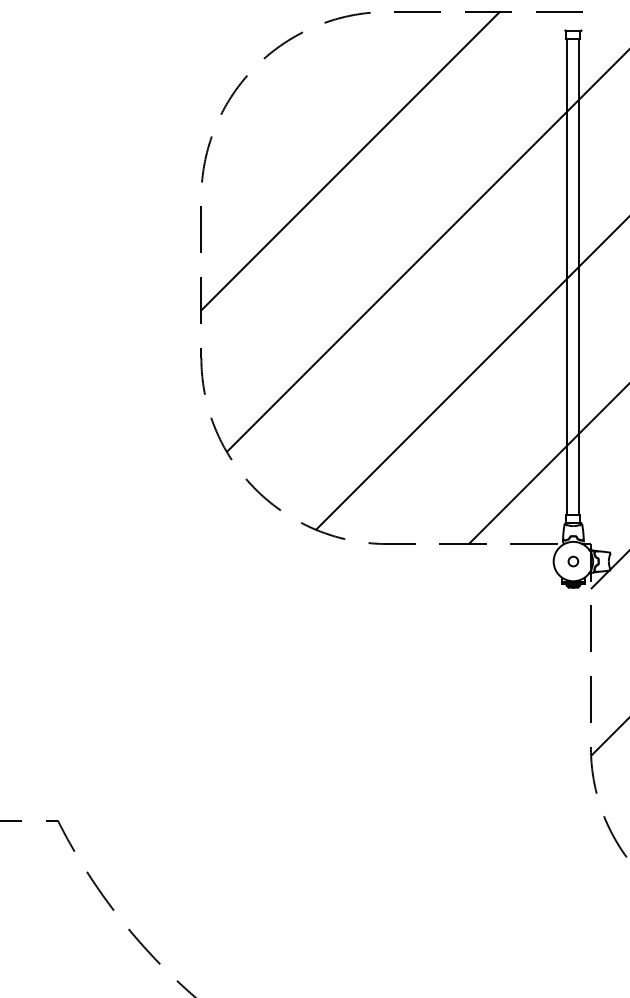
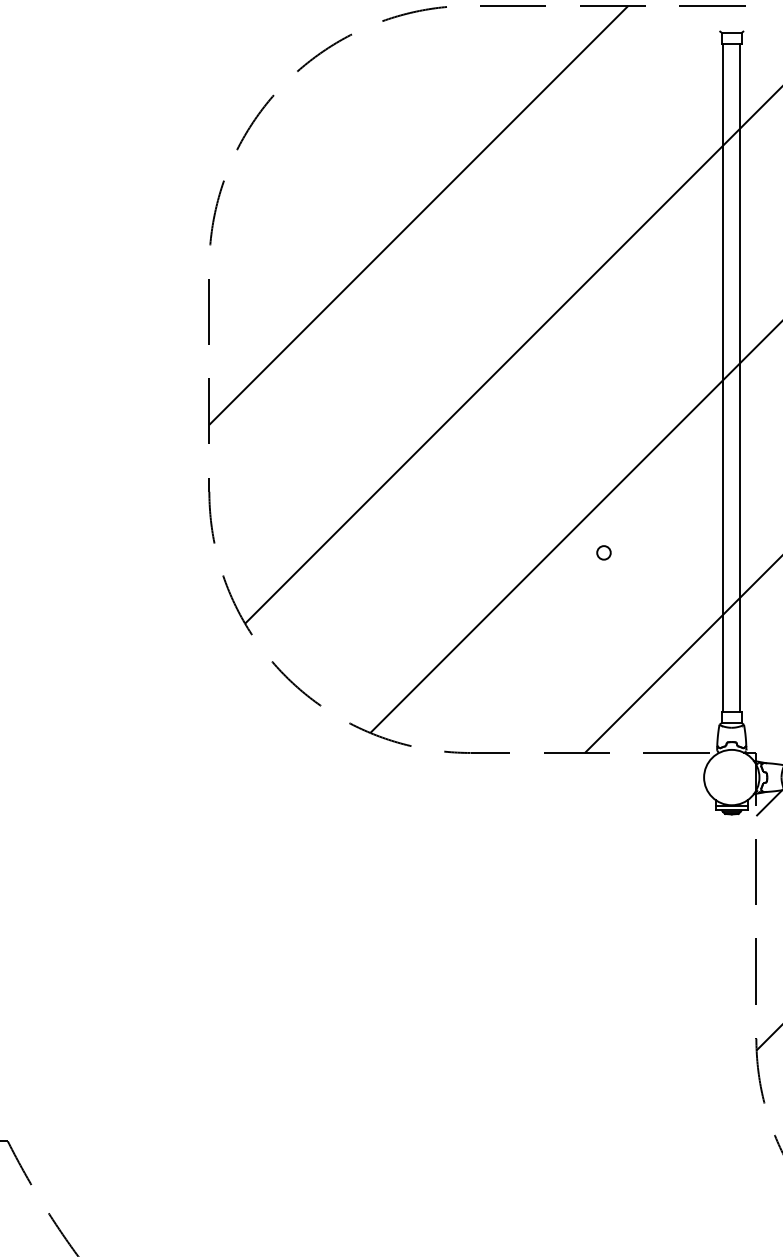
circle: (573, 561) -> (604, 552), moved

